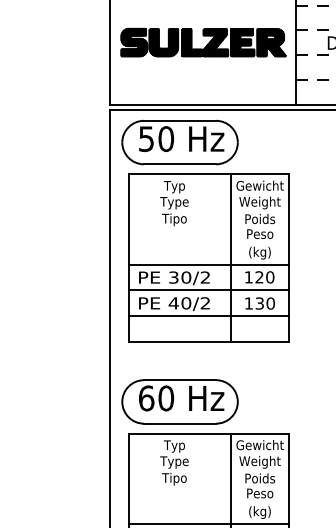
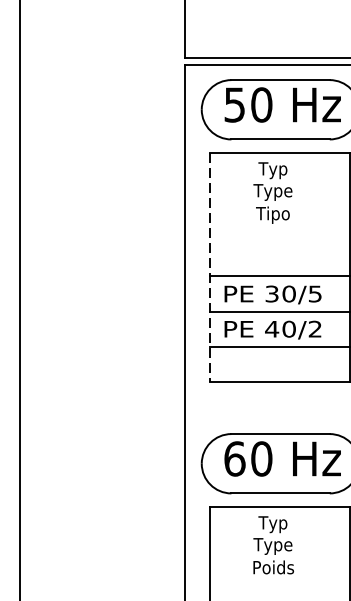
line: (128, 258) -> (210, 267), solid -> dashed
text: (204, 277) -> (313, 293), 30/2 -> 30/5
text: (174, 478) -> (273, 568), Tipo -> Poids

